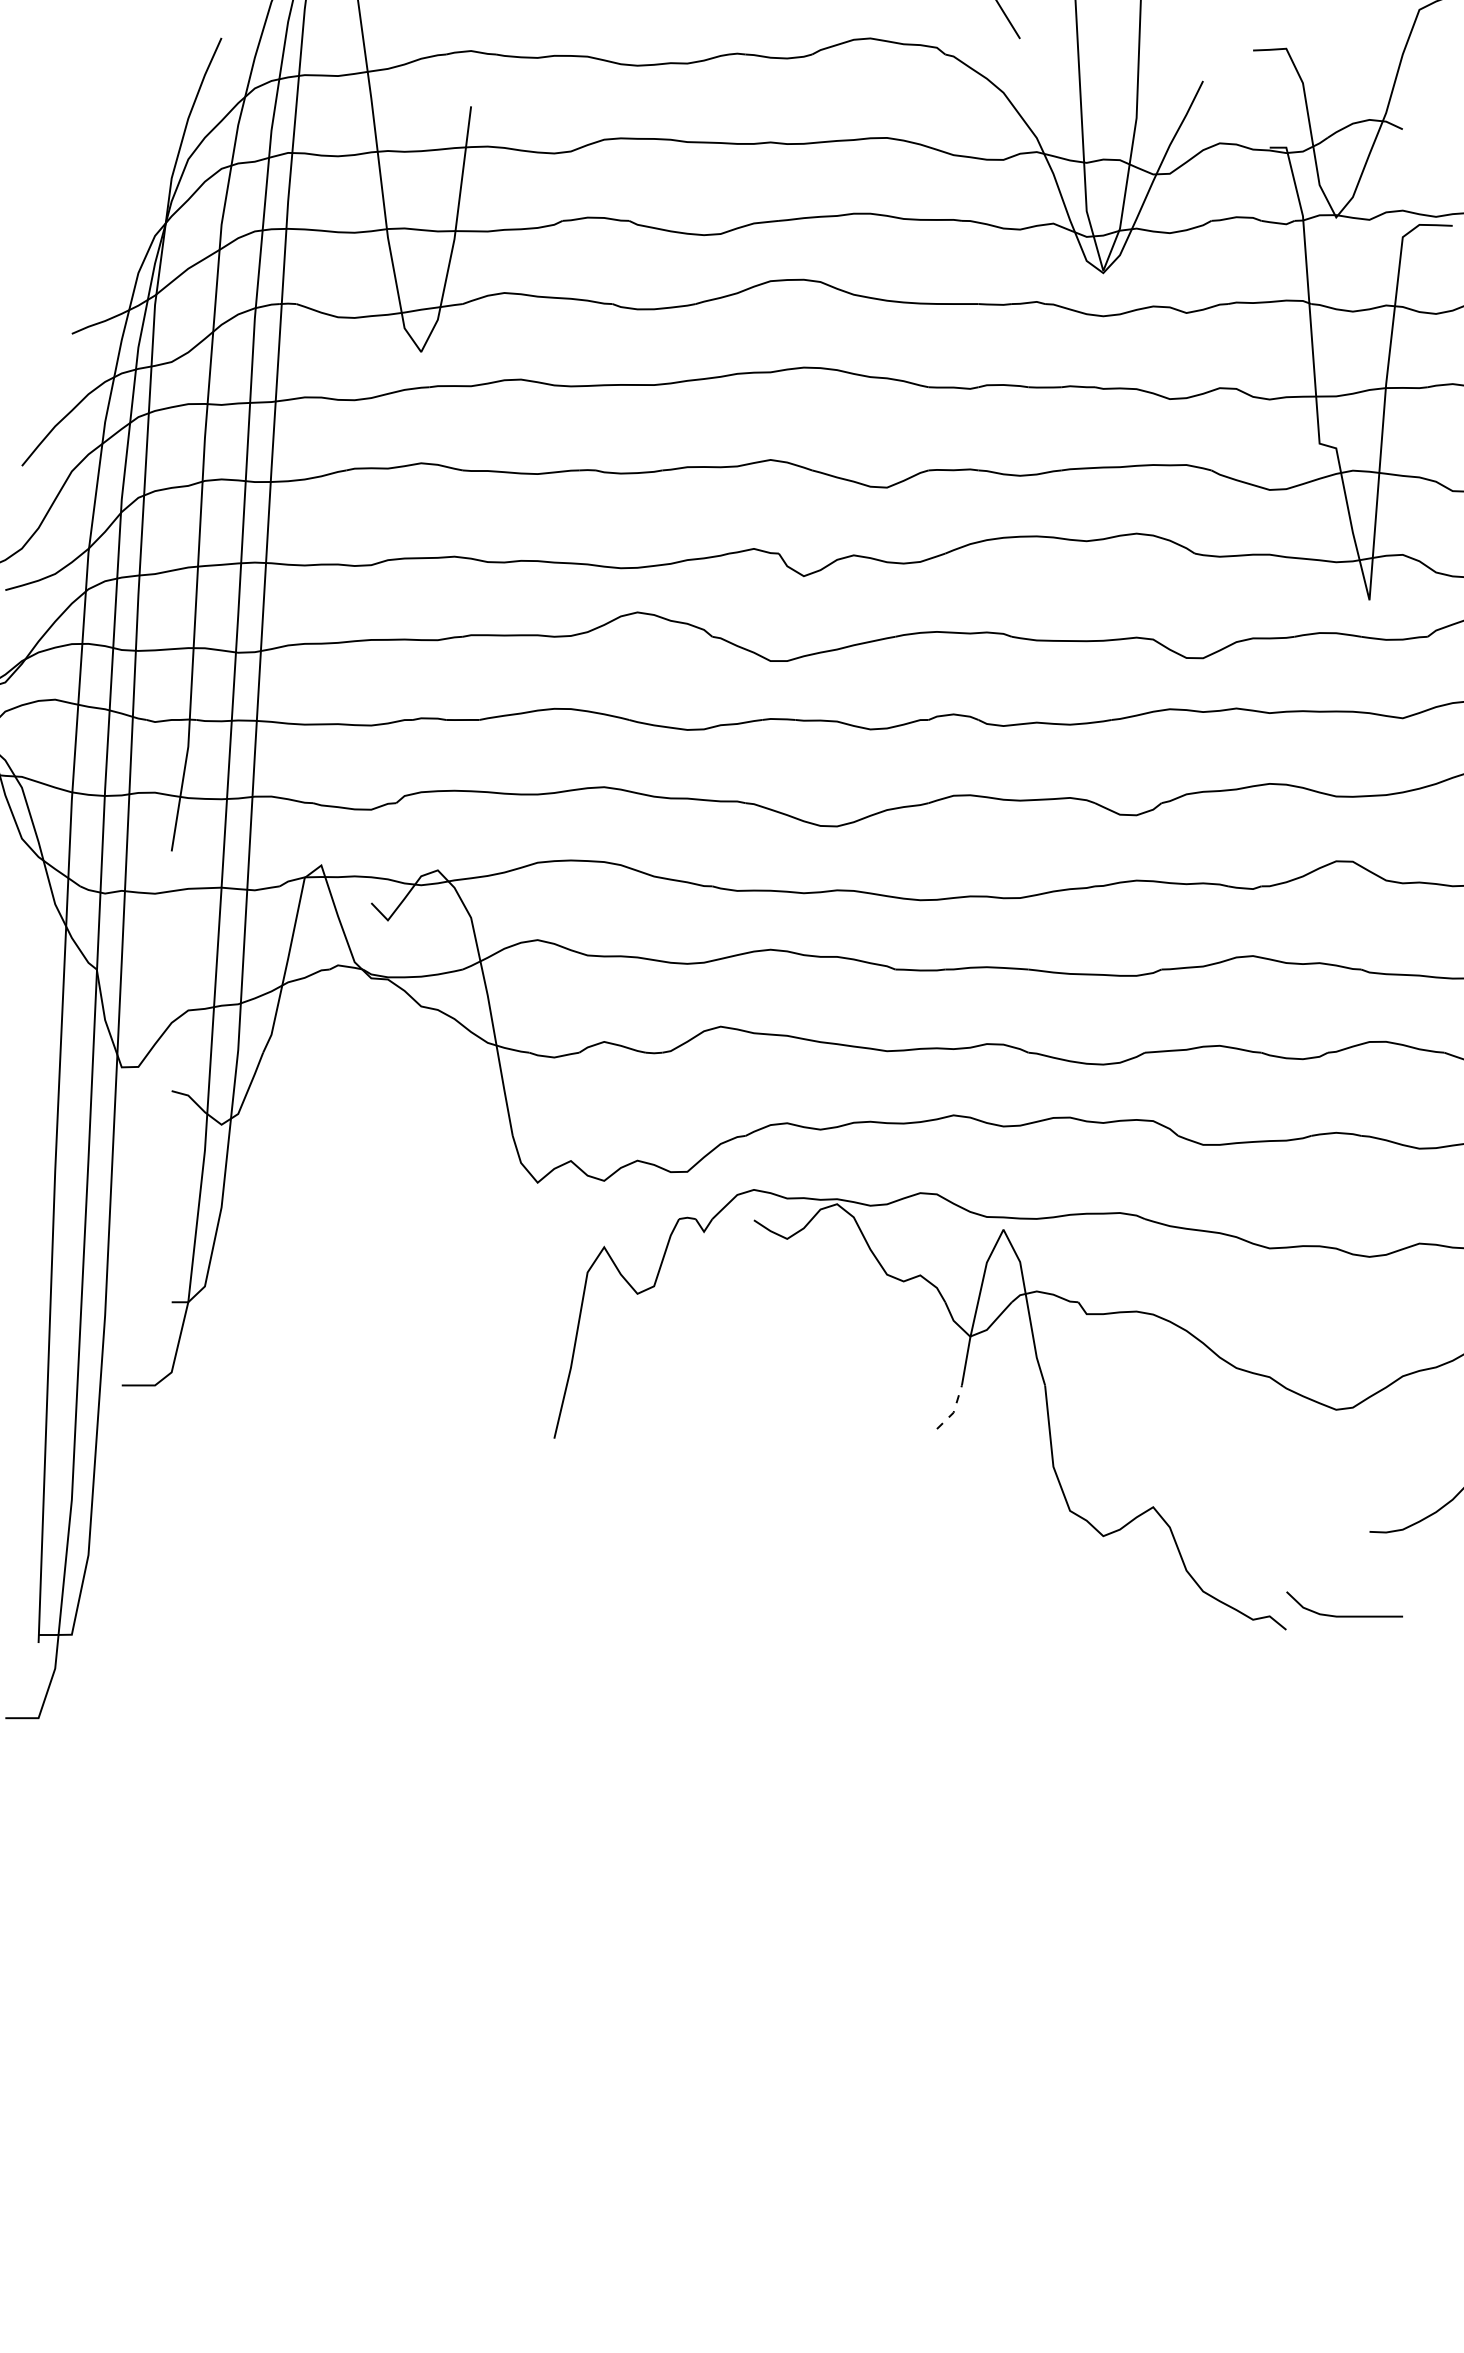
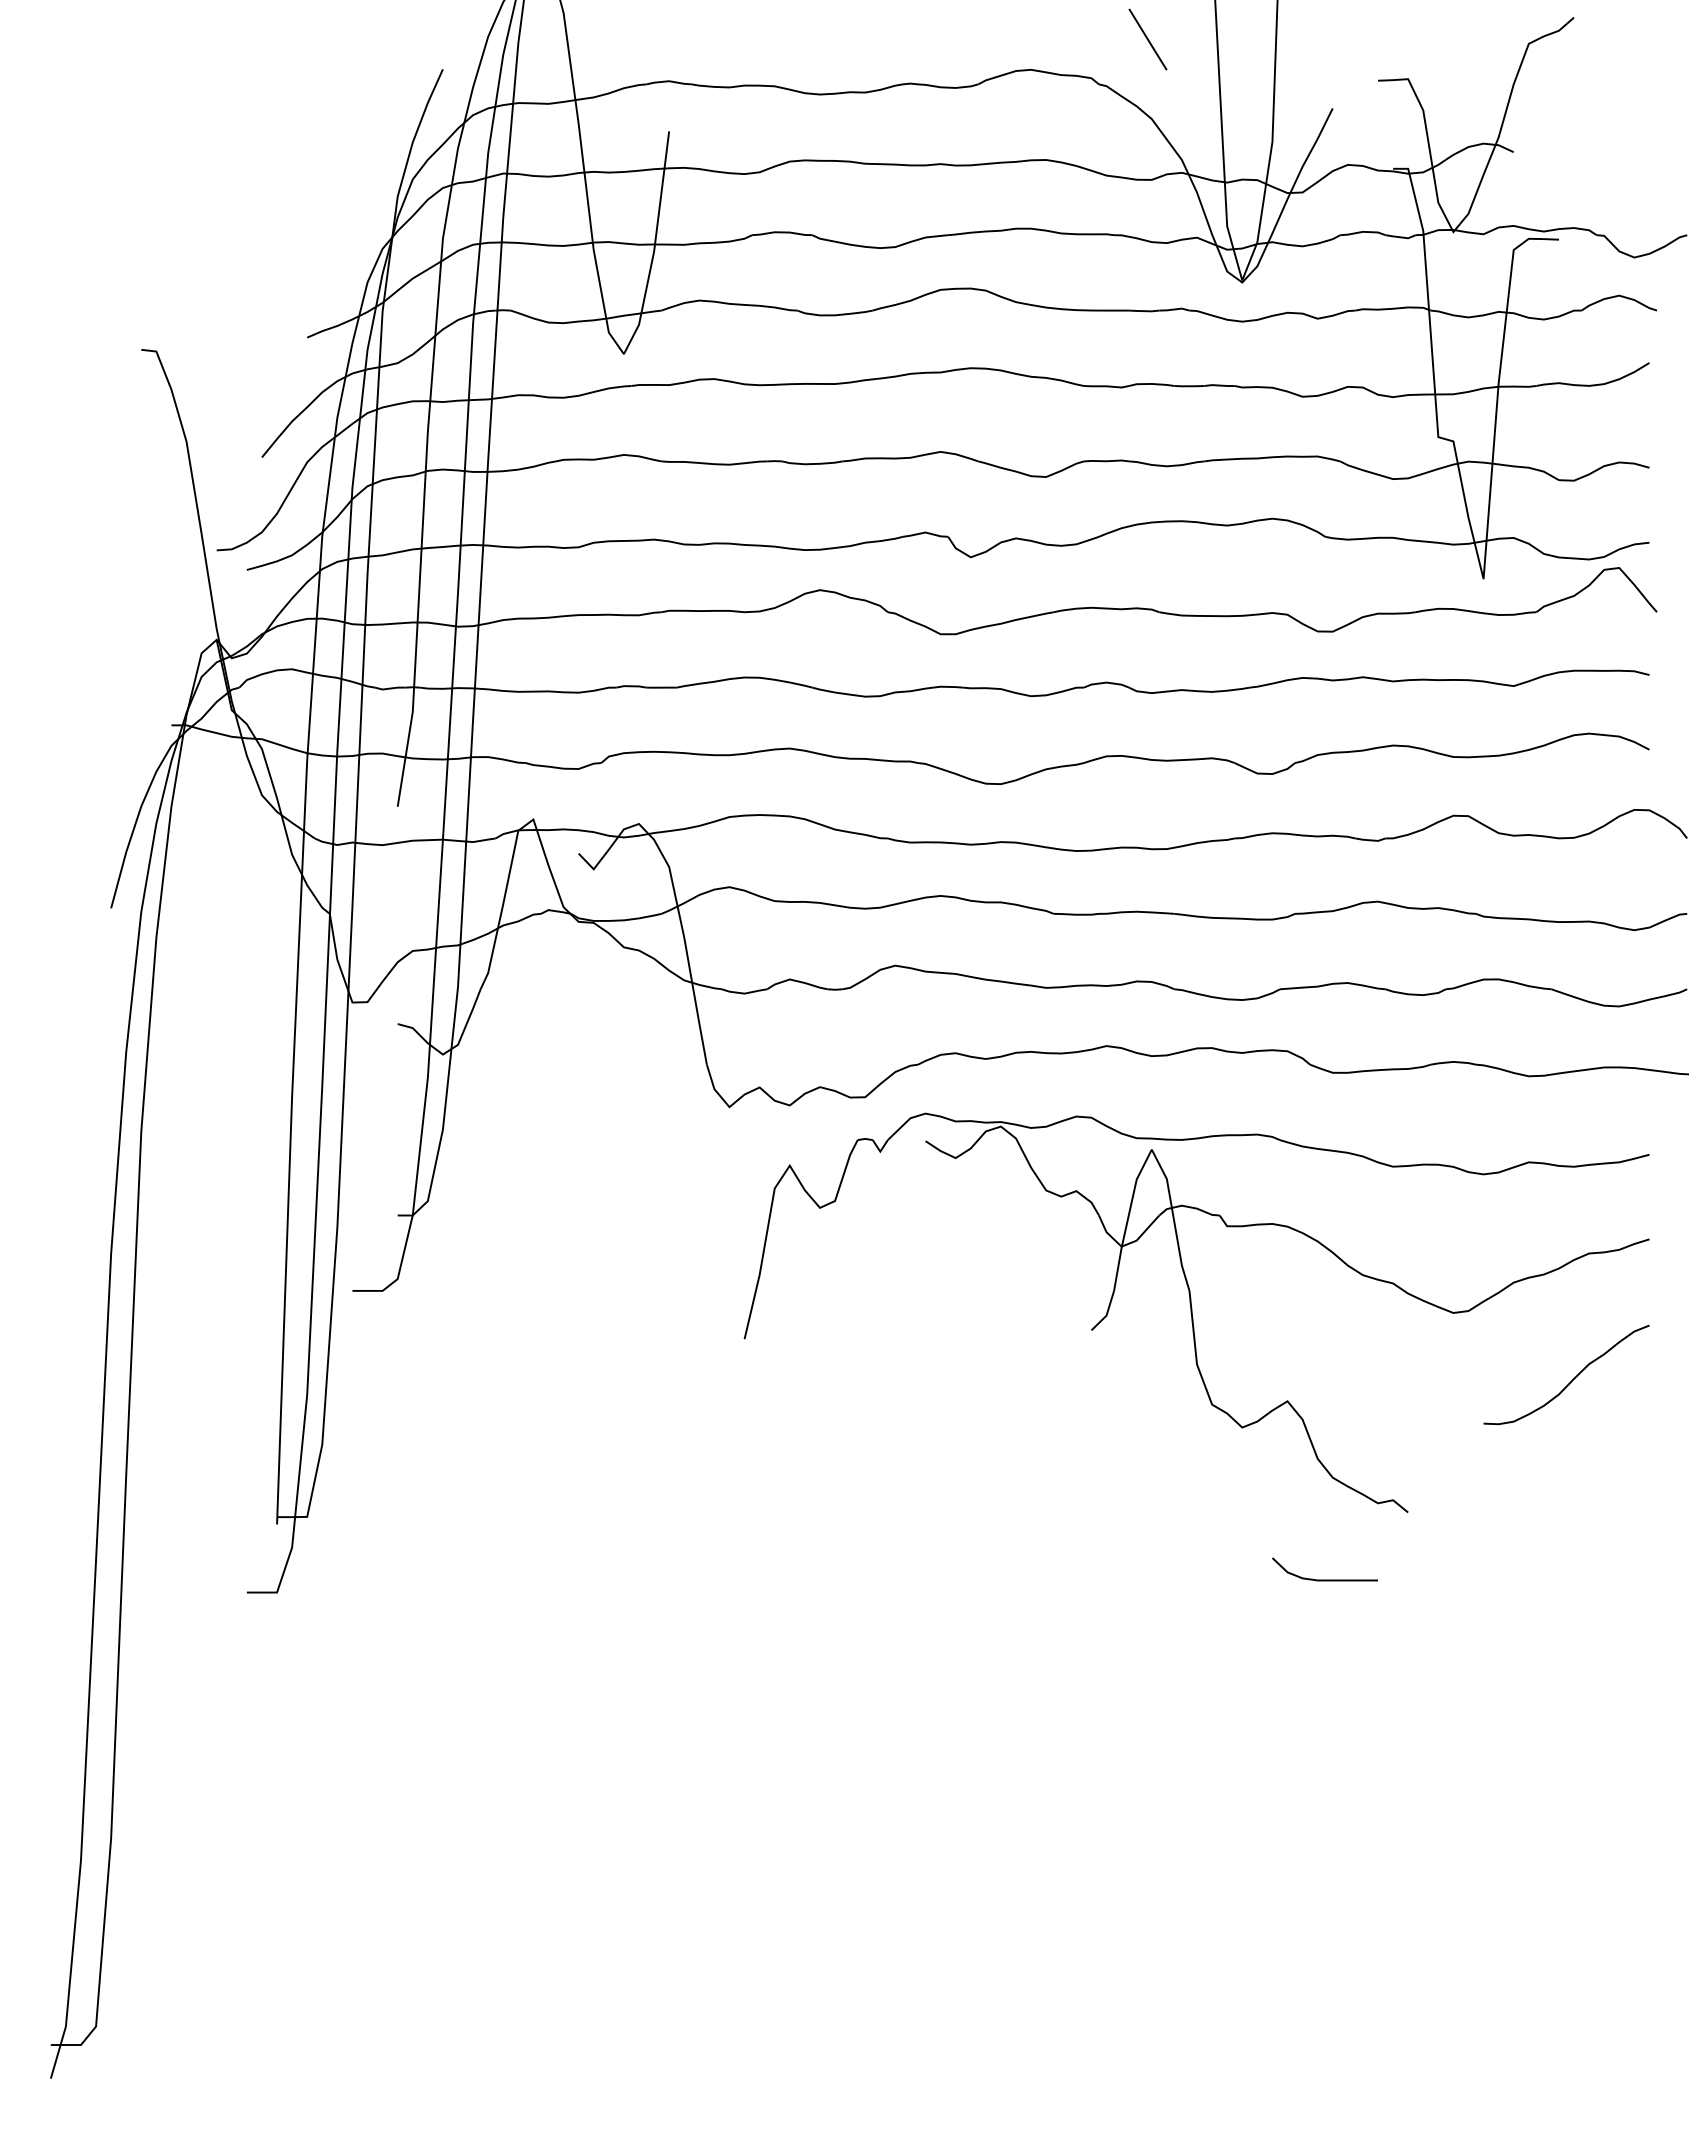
line: (954, 1410) -> (1107, 1313), dashed -> solid
curve: (1344, 1615) -> (1324, 1579), moved

